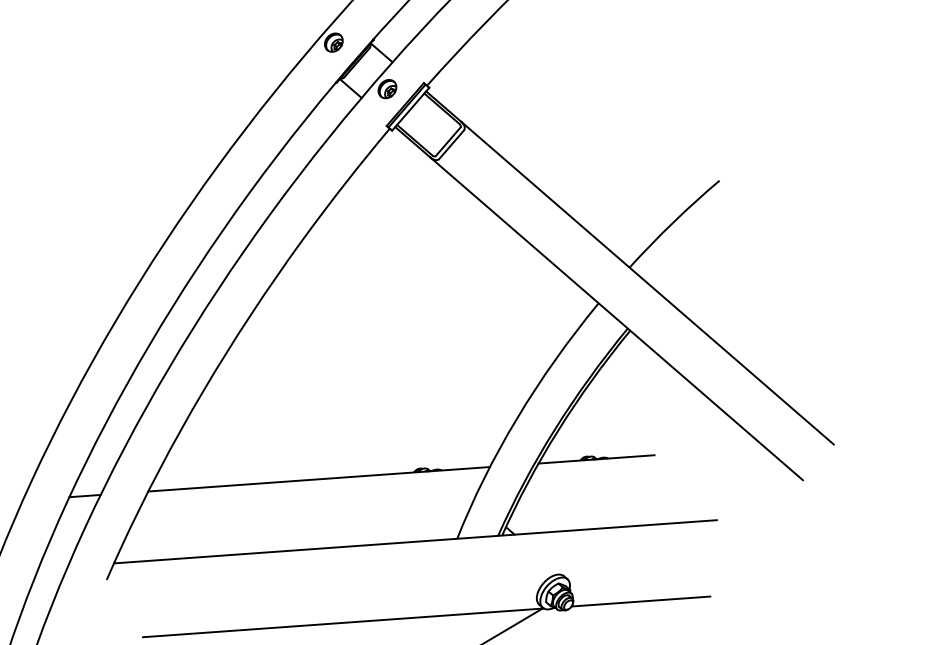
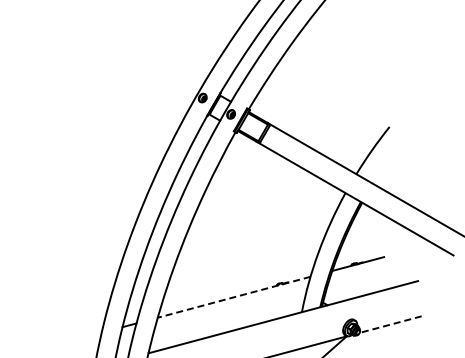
line: (317, 479) -> (233, 297), solid -> dashed
line: (640, 601) -> (390, 324), solid -> dashed

